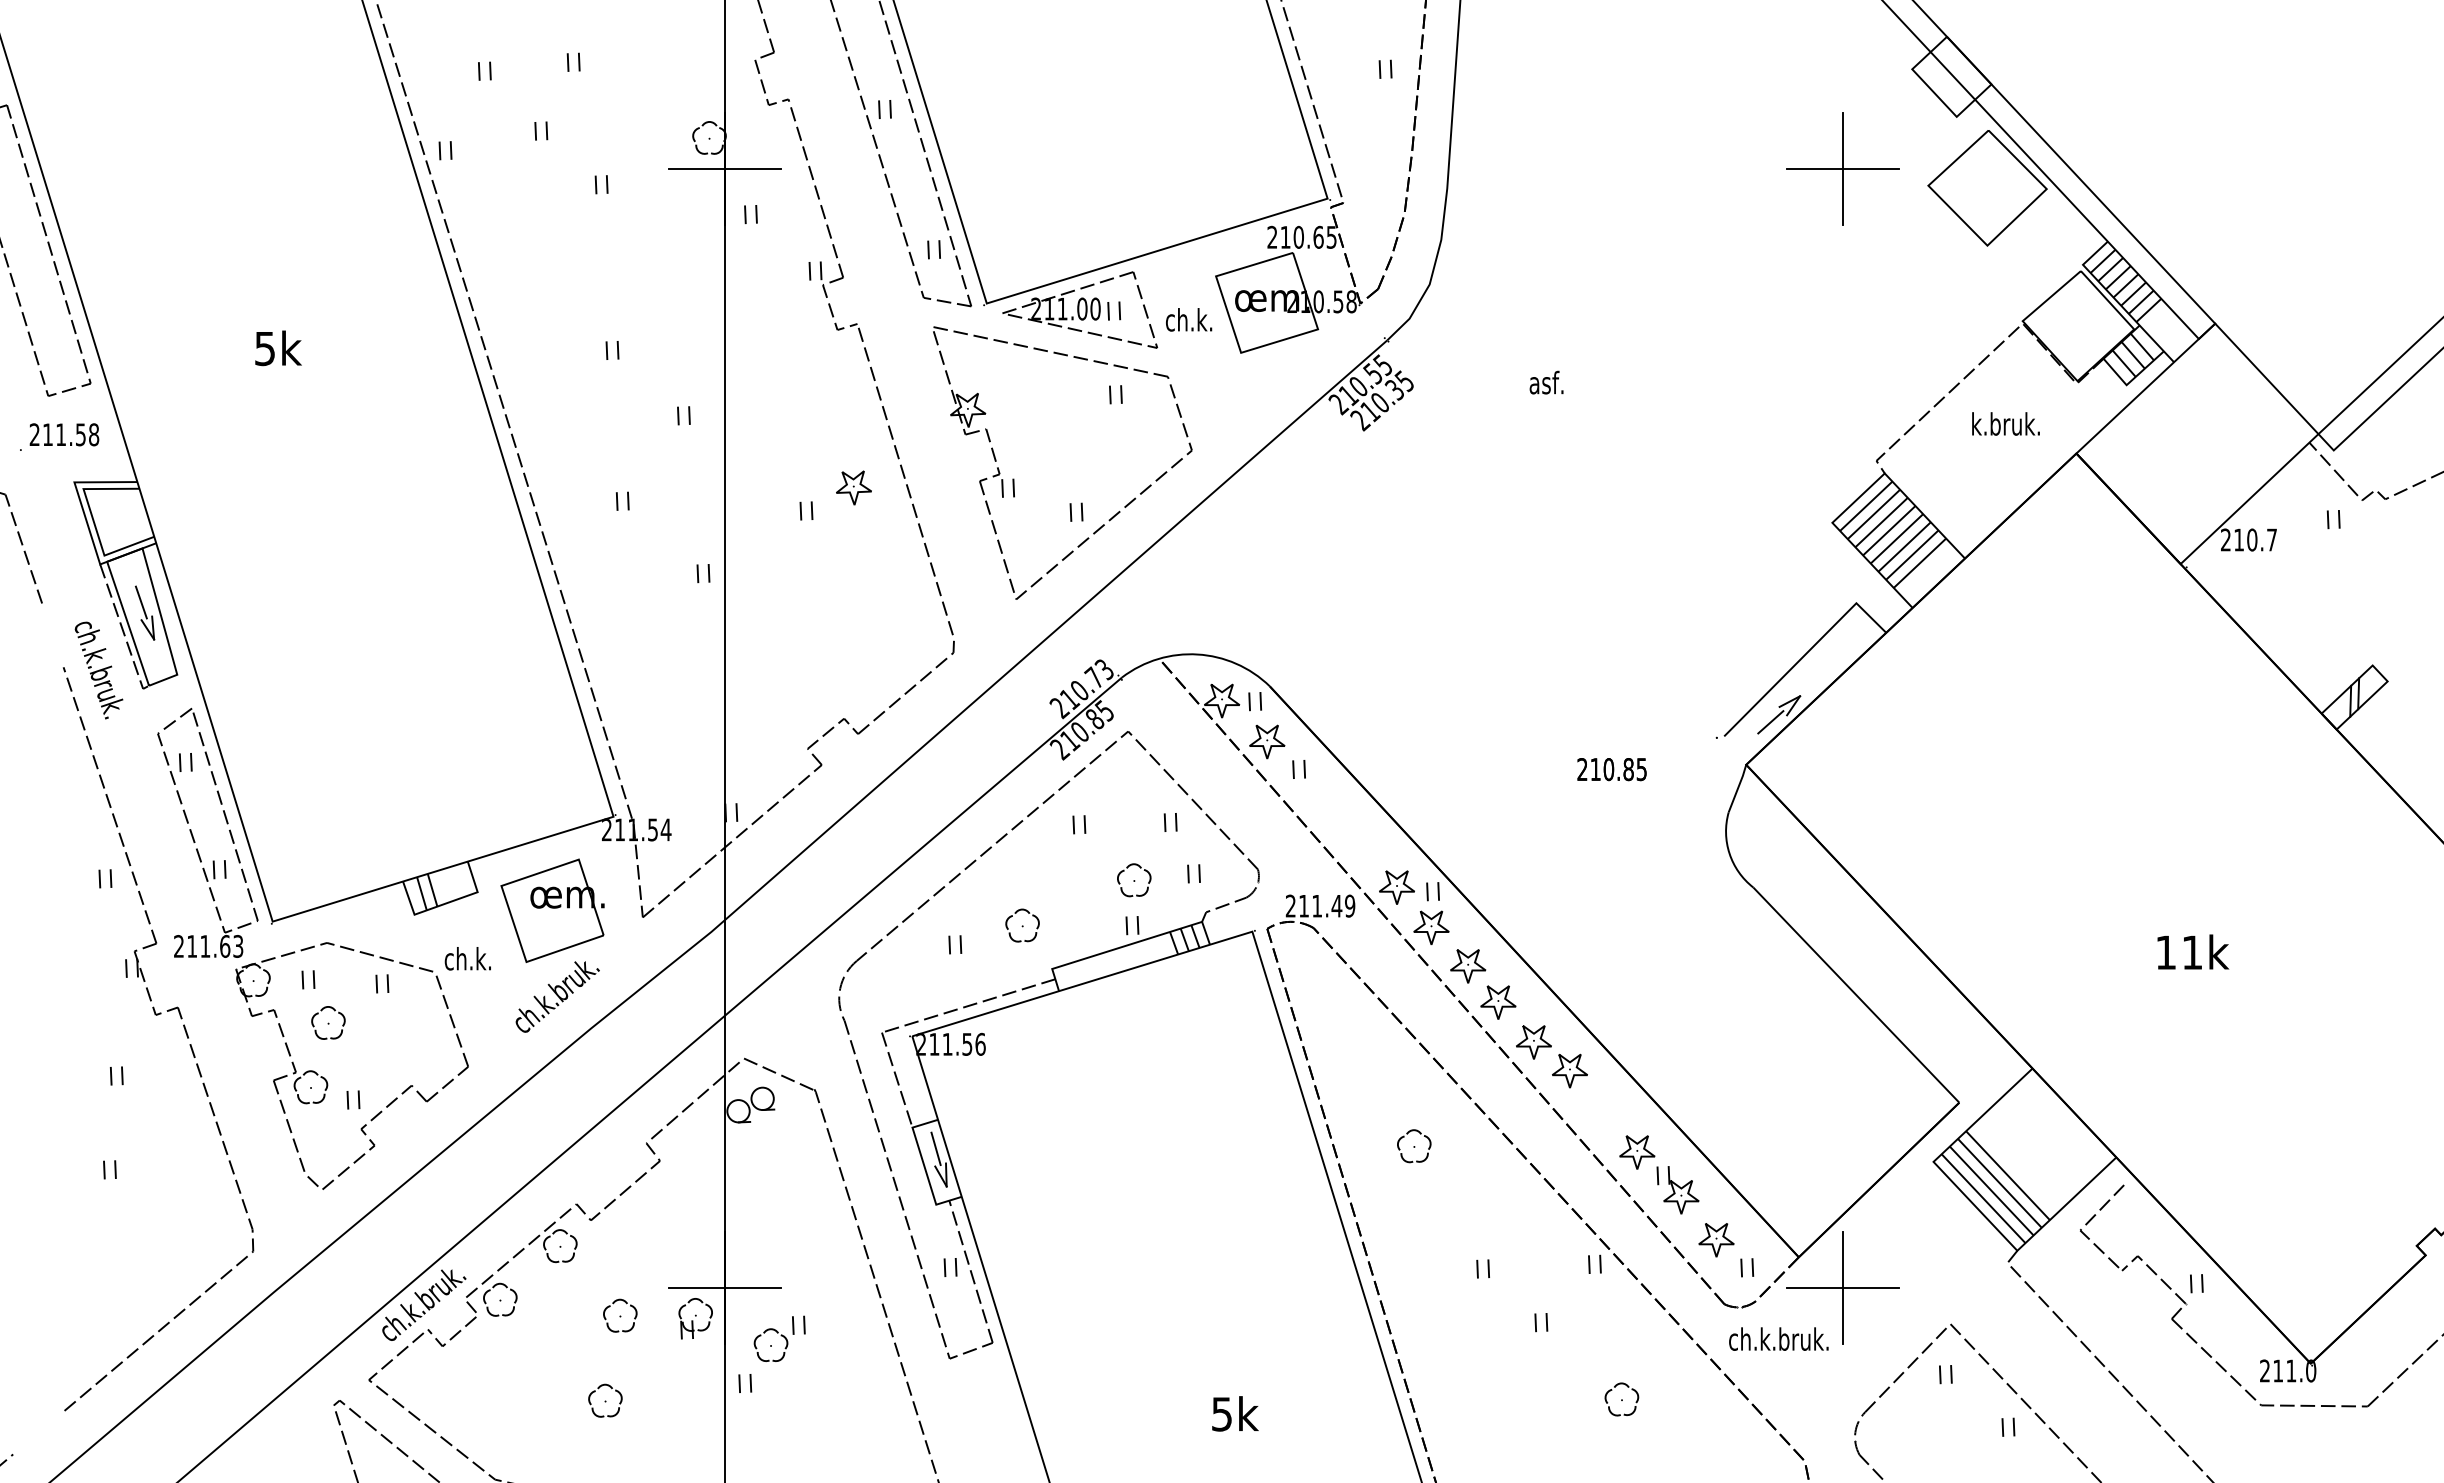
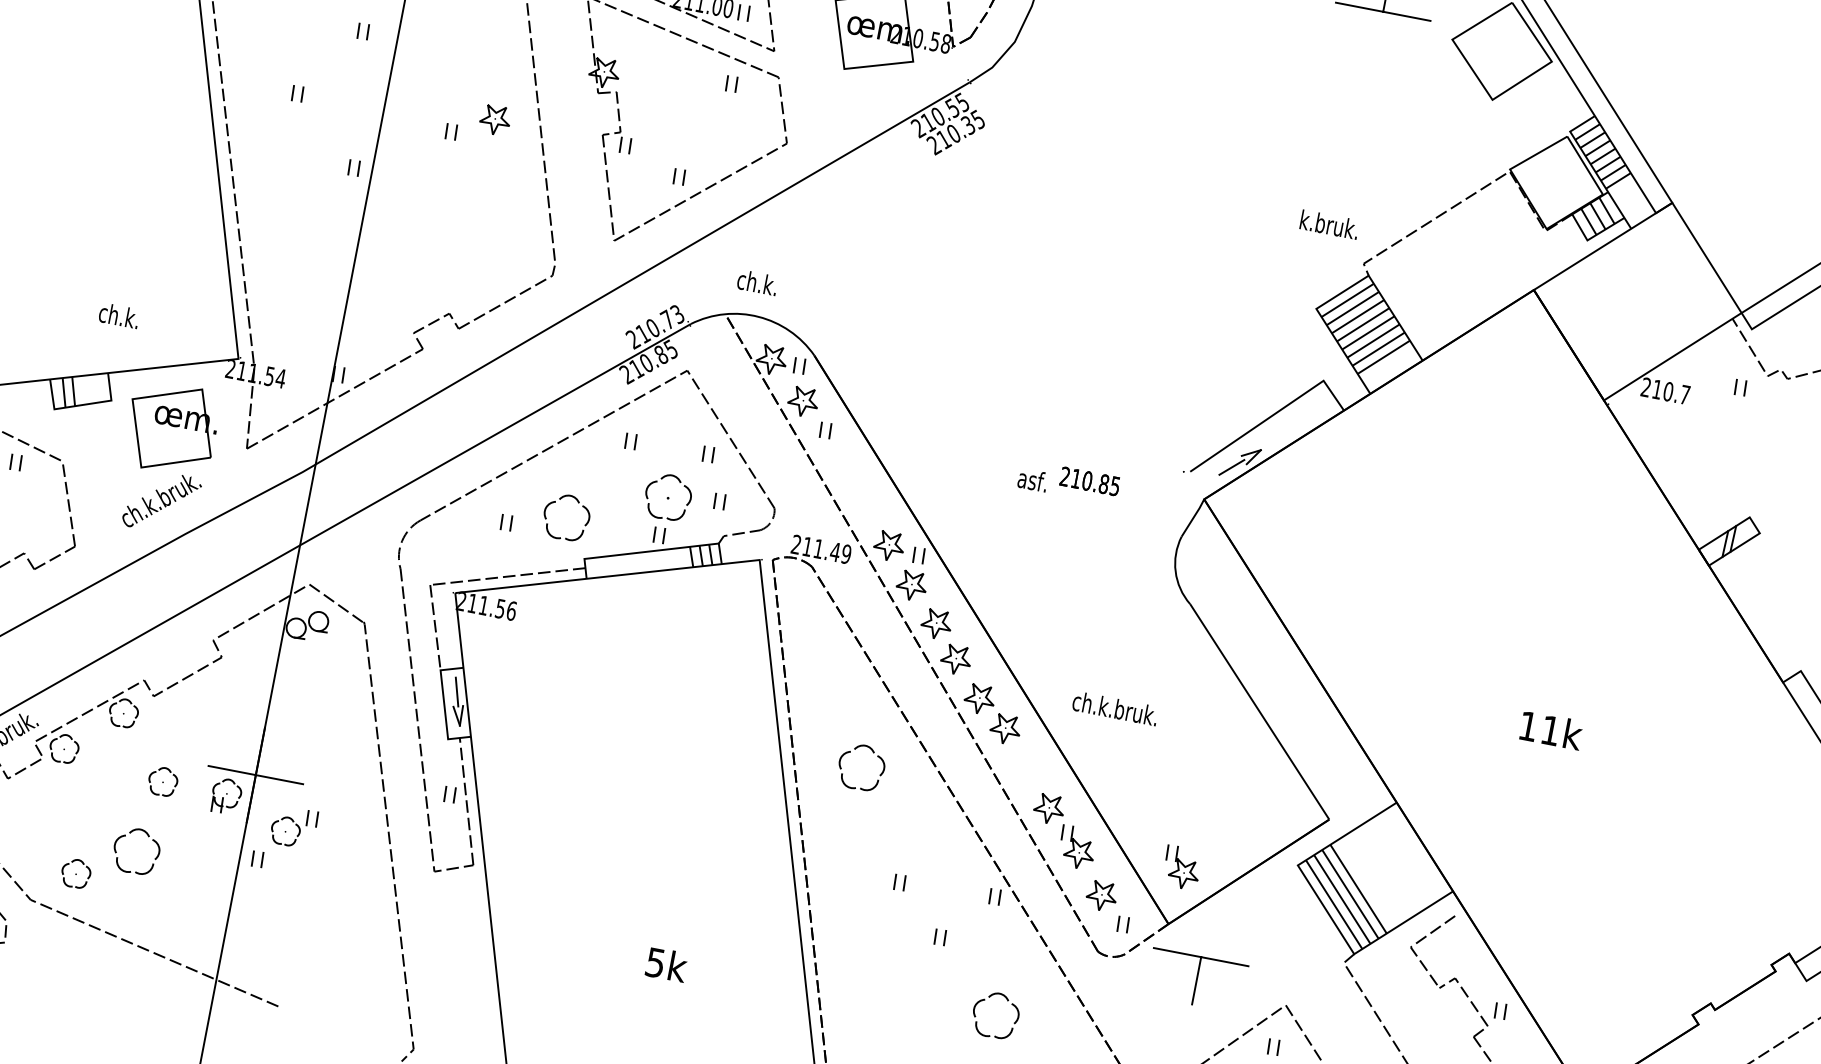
line: (1843, 197) -> (1378, 35), removed
text: (1189, 319) -> (758, 282), moved
text: (1546, 382) -> (1032, 480), moved
text: (2005, 423) -> (1329, 224), moved
part: (1134, 880) -> (668, 497), size x1.6
part: (1022, 925) -> (566, 517), size x1.6
text: (467, 958) -> (118, 315), moved
part: (1414, 1146) -> (861, 767), size x1.6
part: (1801, 1190) -> (1181, 868), added
line: (1843, 1259) -> (1205, 933), removed
text: (1778, 1338) -> (1115, 708), moved
part: (1621, 1399) -> (995, 1015), size x1.6
part: (605, 1400) -> (136, 850), size x1.6
part: (541, 1439) -> (76, 873), added

